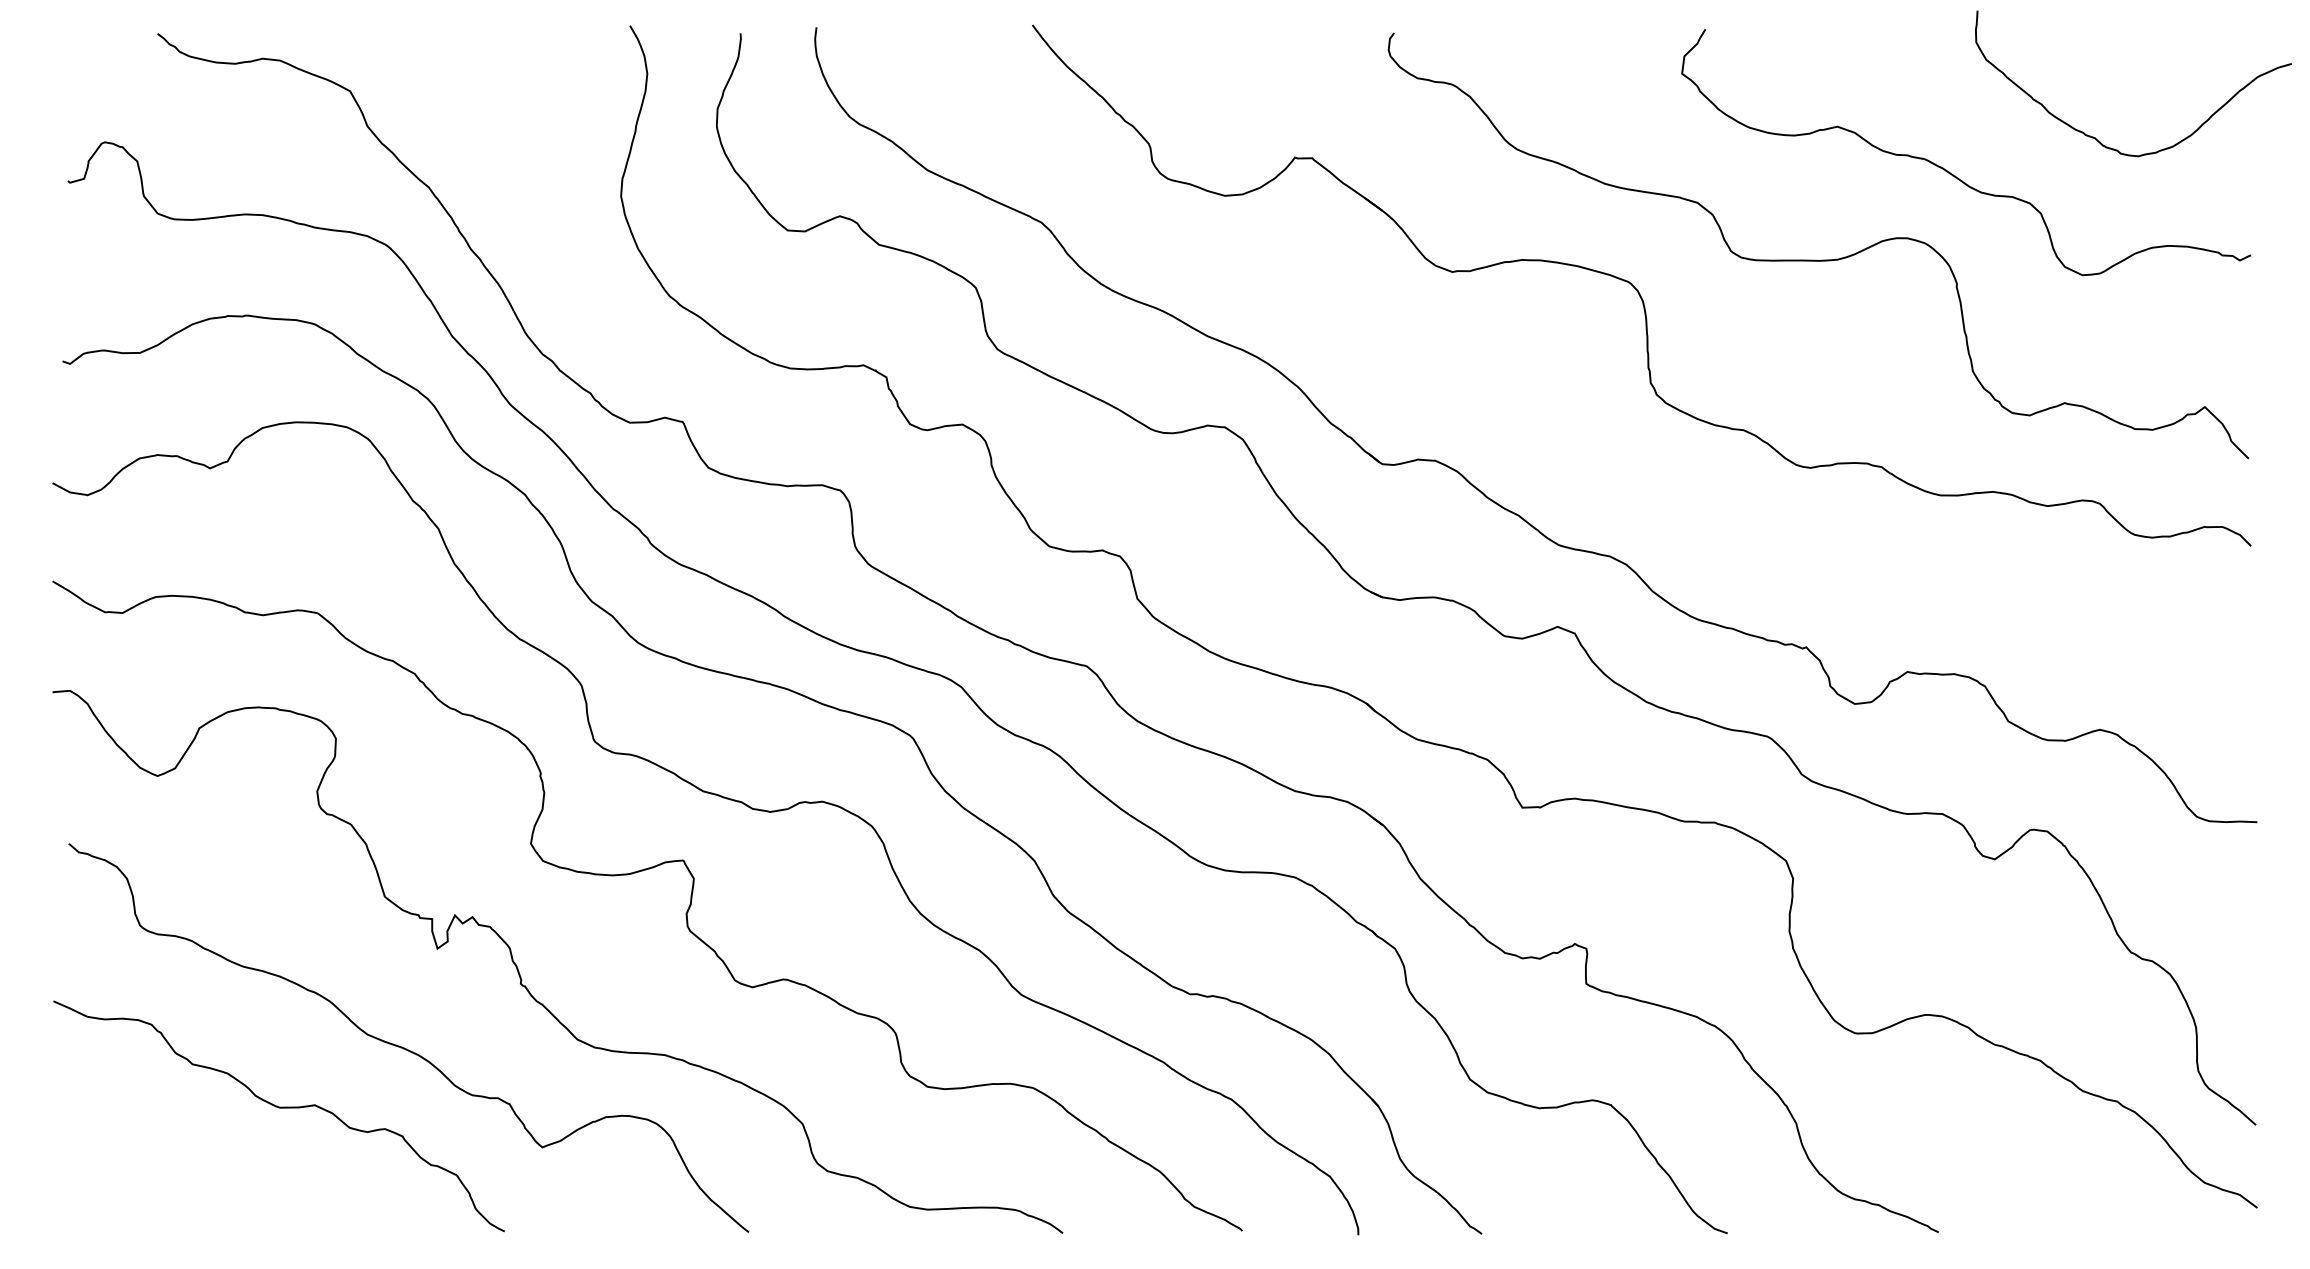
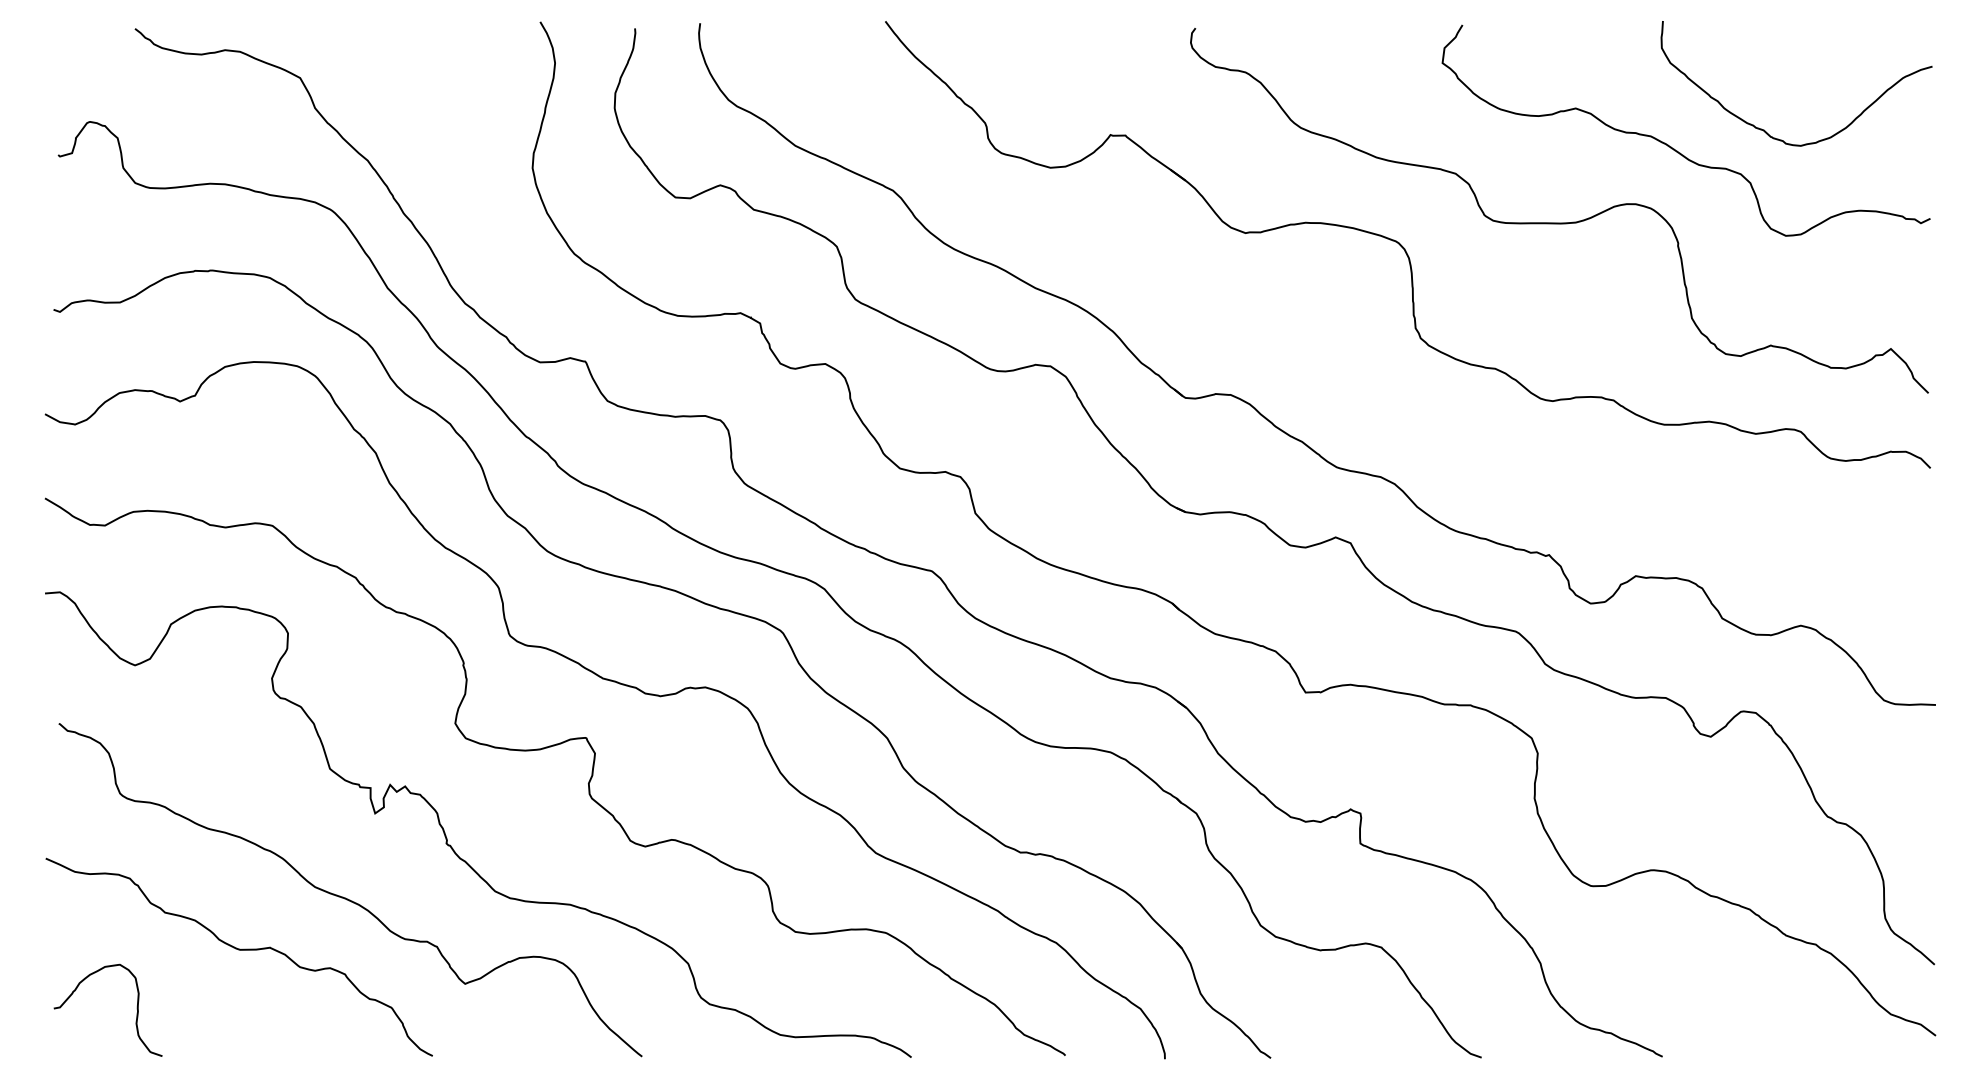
curve: (2095, 137) -> (1764, 129), moved
curve: (159, 1176) -> (136, 1008), added

